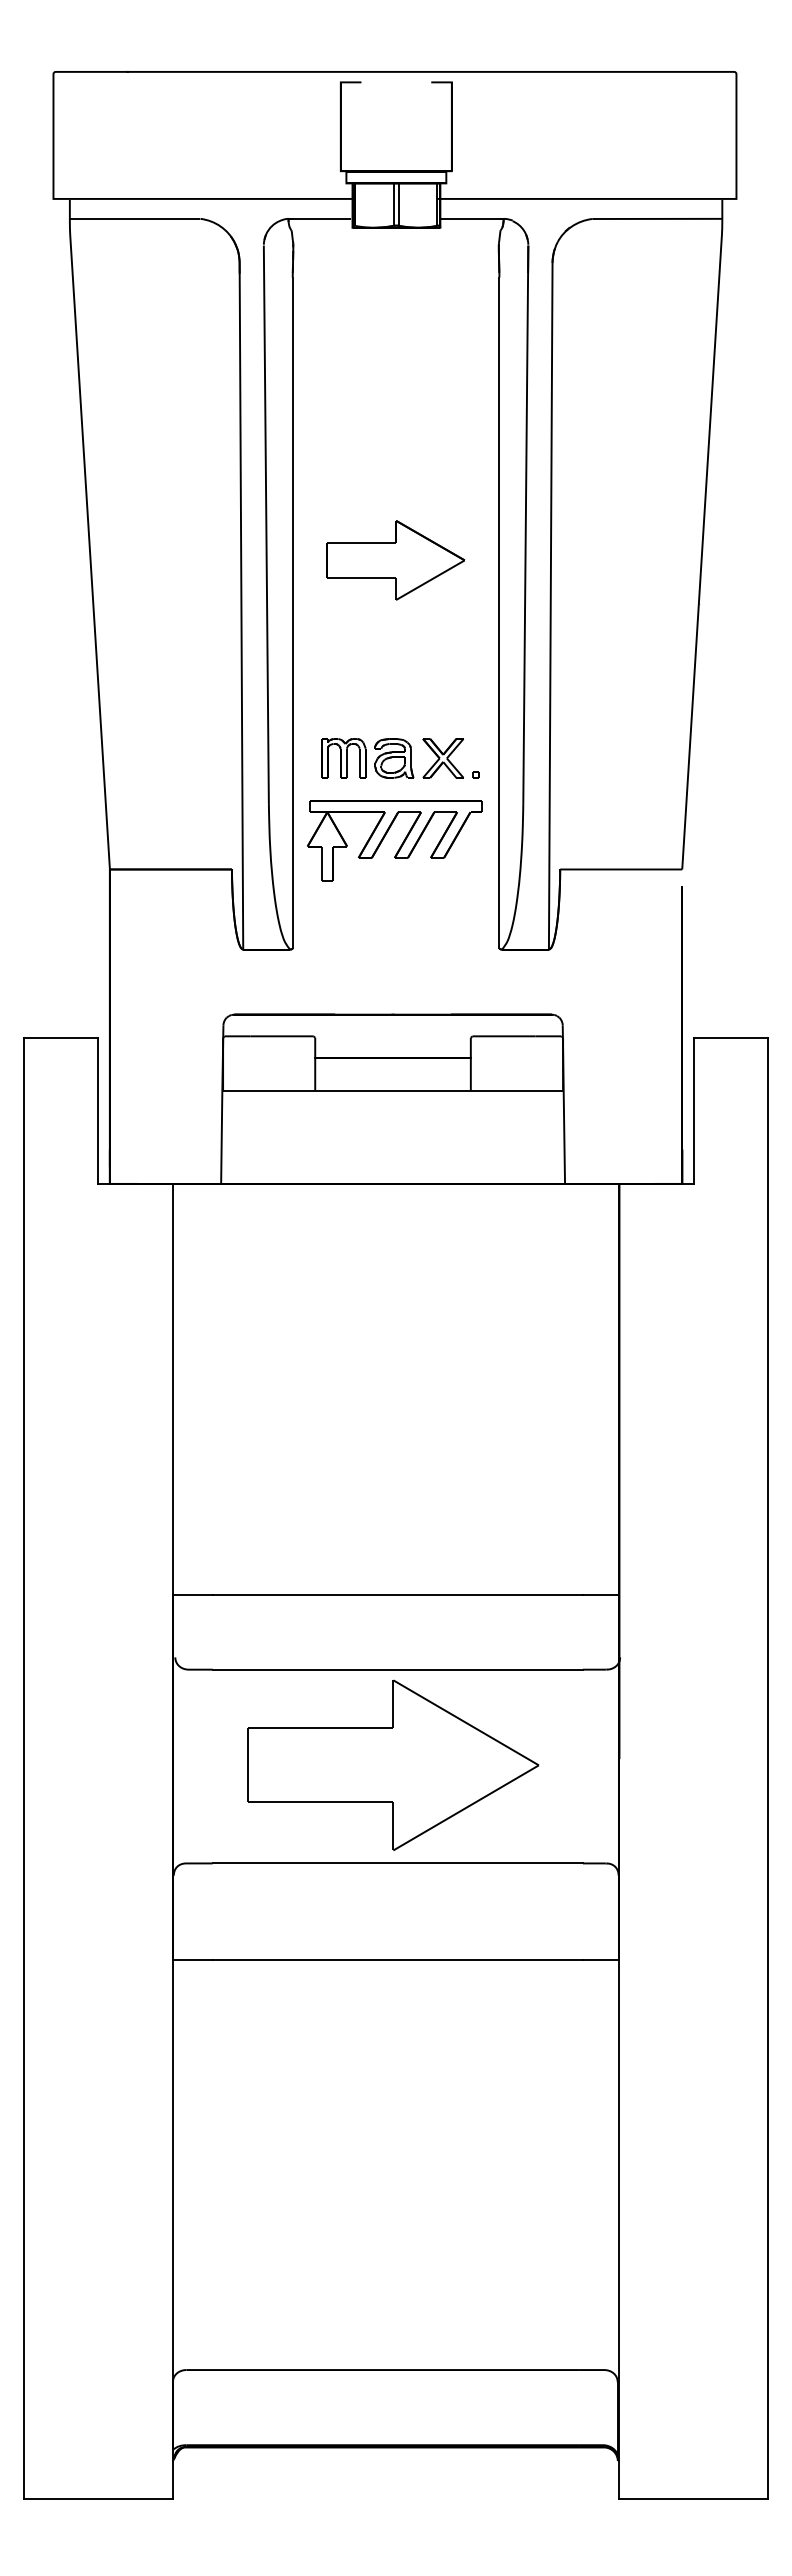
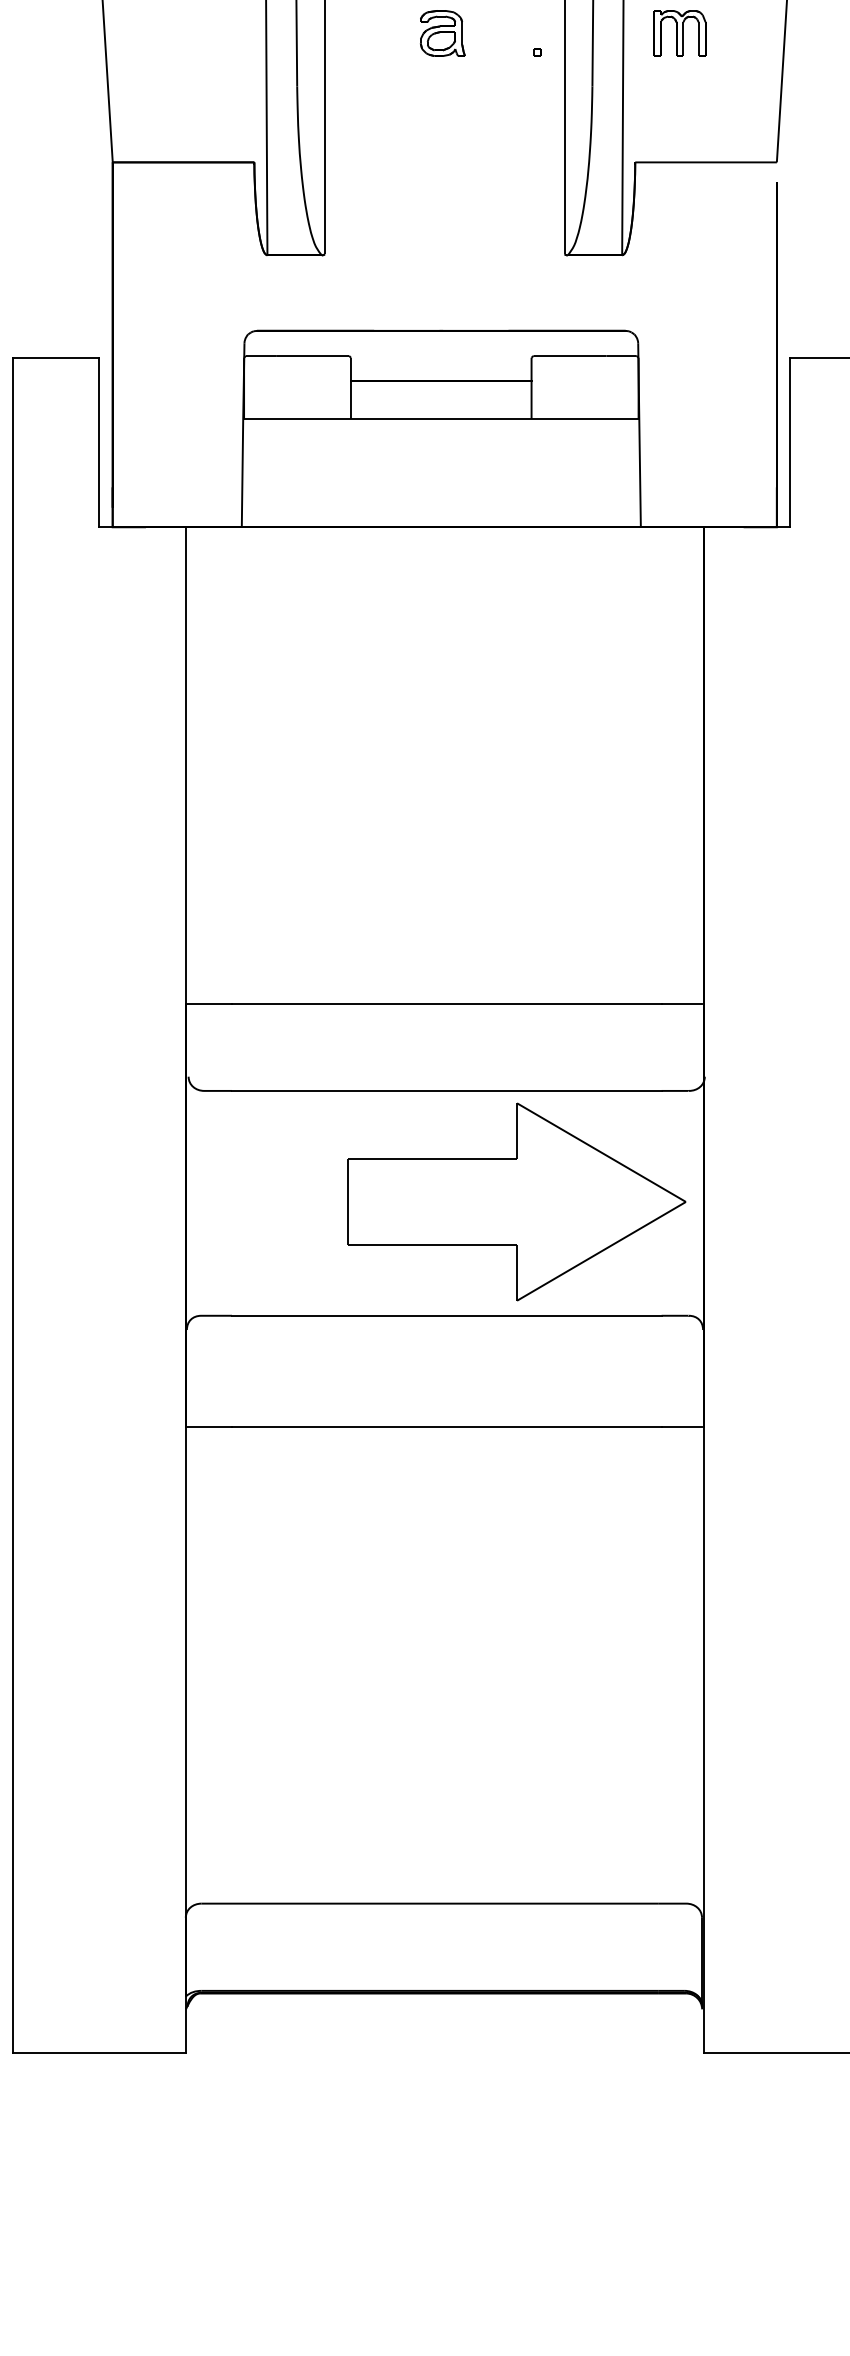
part: (343, 758) -> (679, 33), moved
part: (442, 758) -> (498, 33), removed
part: (401, 843) -> (451, 132), removed
part: (393, 1764) -> (517, 1200), moved

